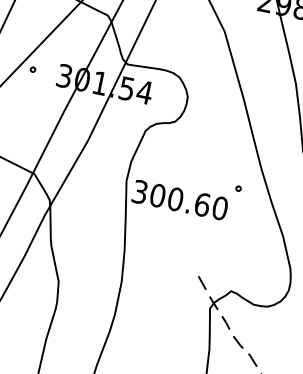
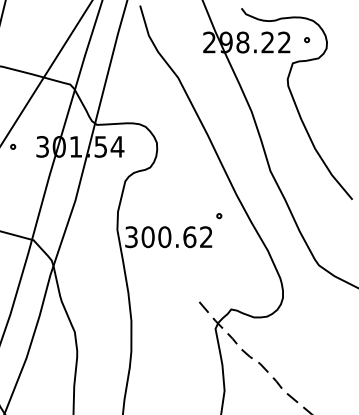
text: (220, 208) -> (206, 237), 300.60 -> 300.62

